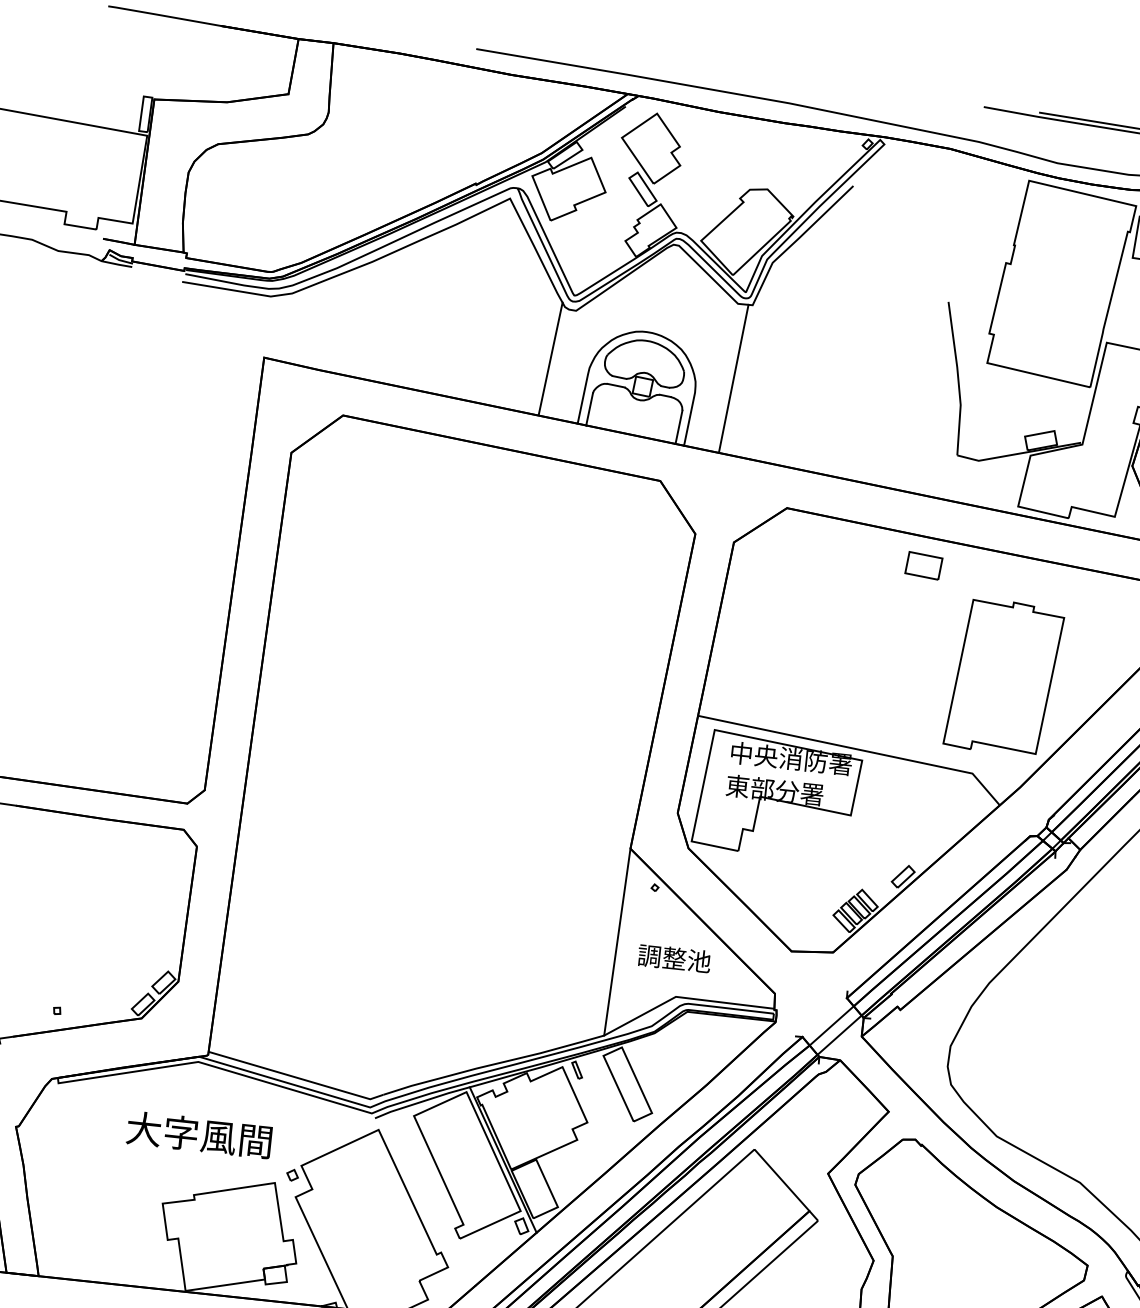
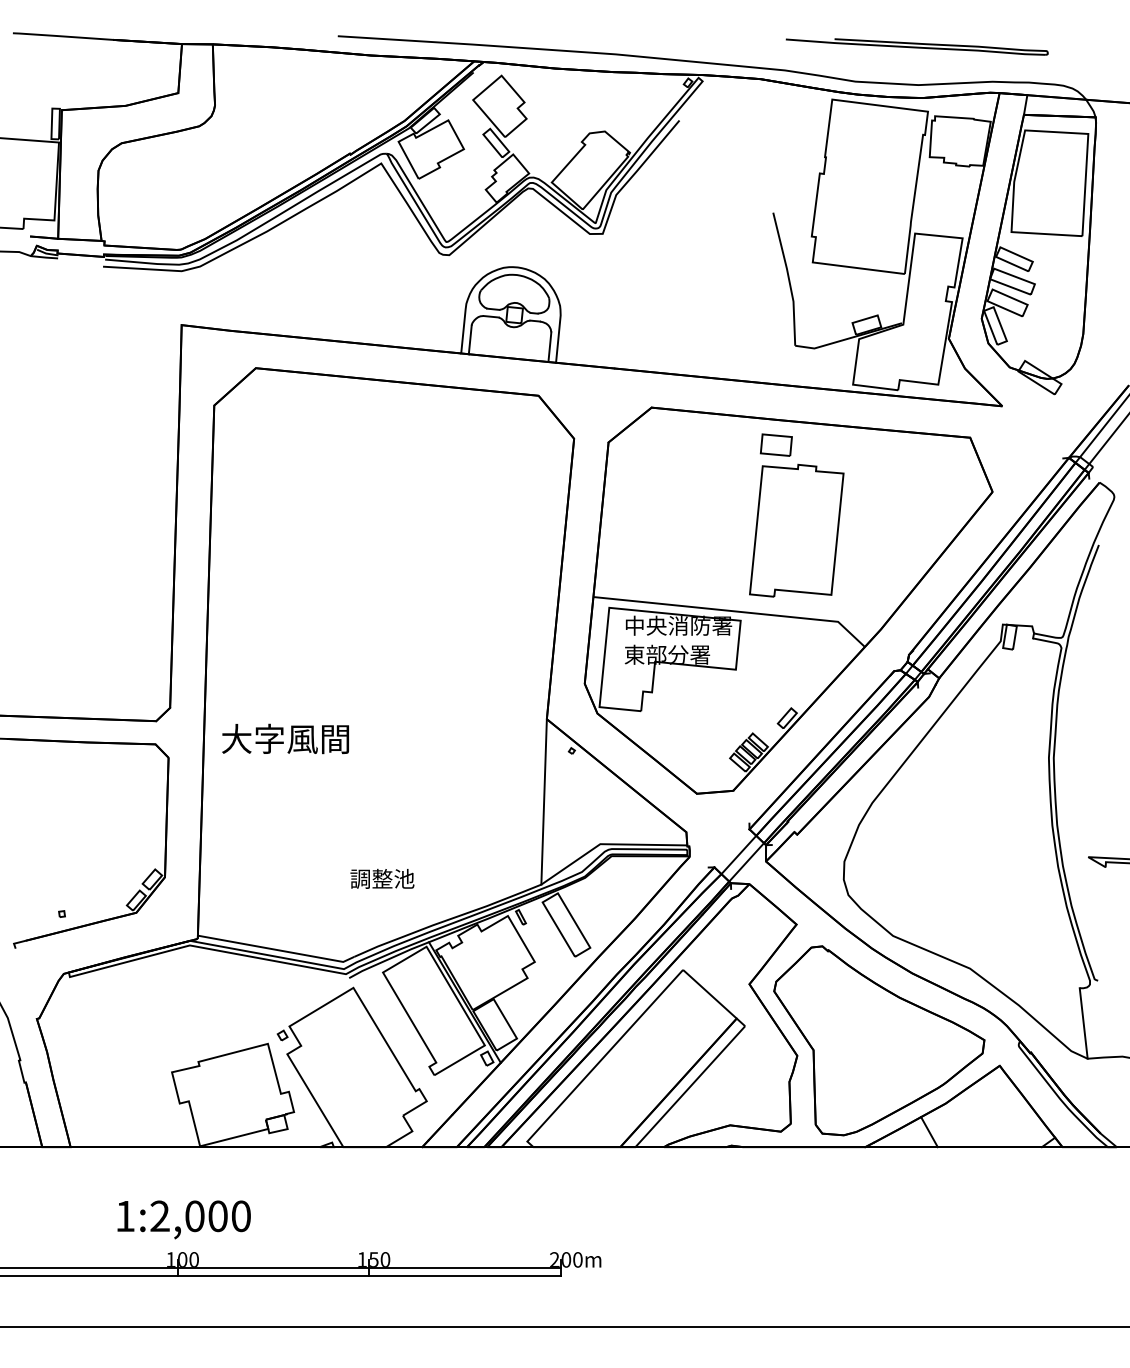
line: (550, 358) -> (431, 299), removed
line: (734, 378) -> (593, 299), removed
part: (1003, 676) -> (796, 530), moved
text: (674, 958) -> (382, 878), moved
text: (199, 1134) -> (285, 738), moved

